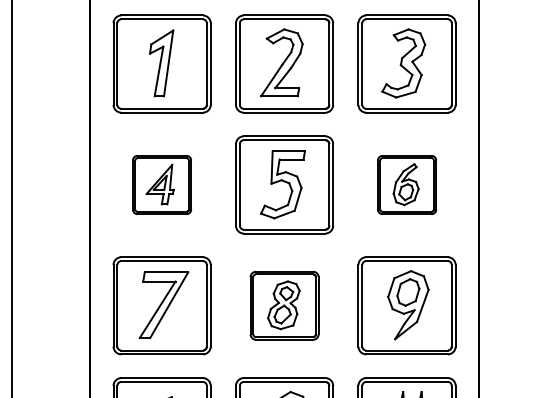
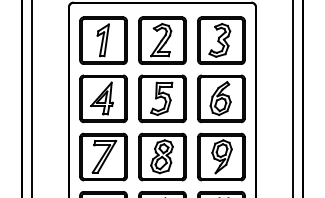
part: (162, 184) -> (103, 98), size x1.67
part: (407, 184) -> (221, 98), size x1.67
part: (284, 304) -> (162, 156), size x1.43

